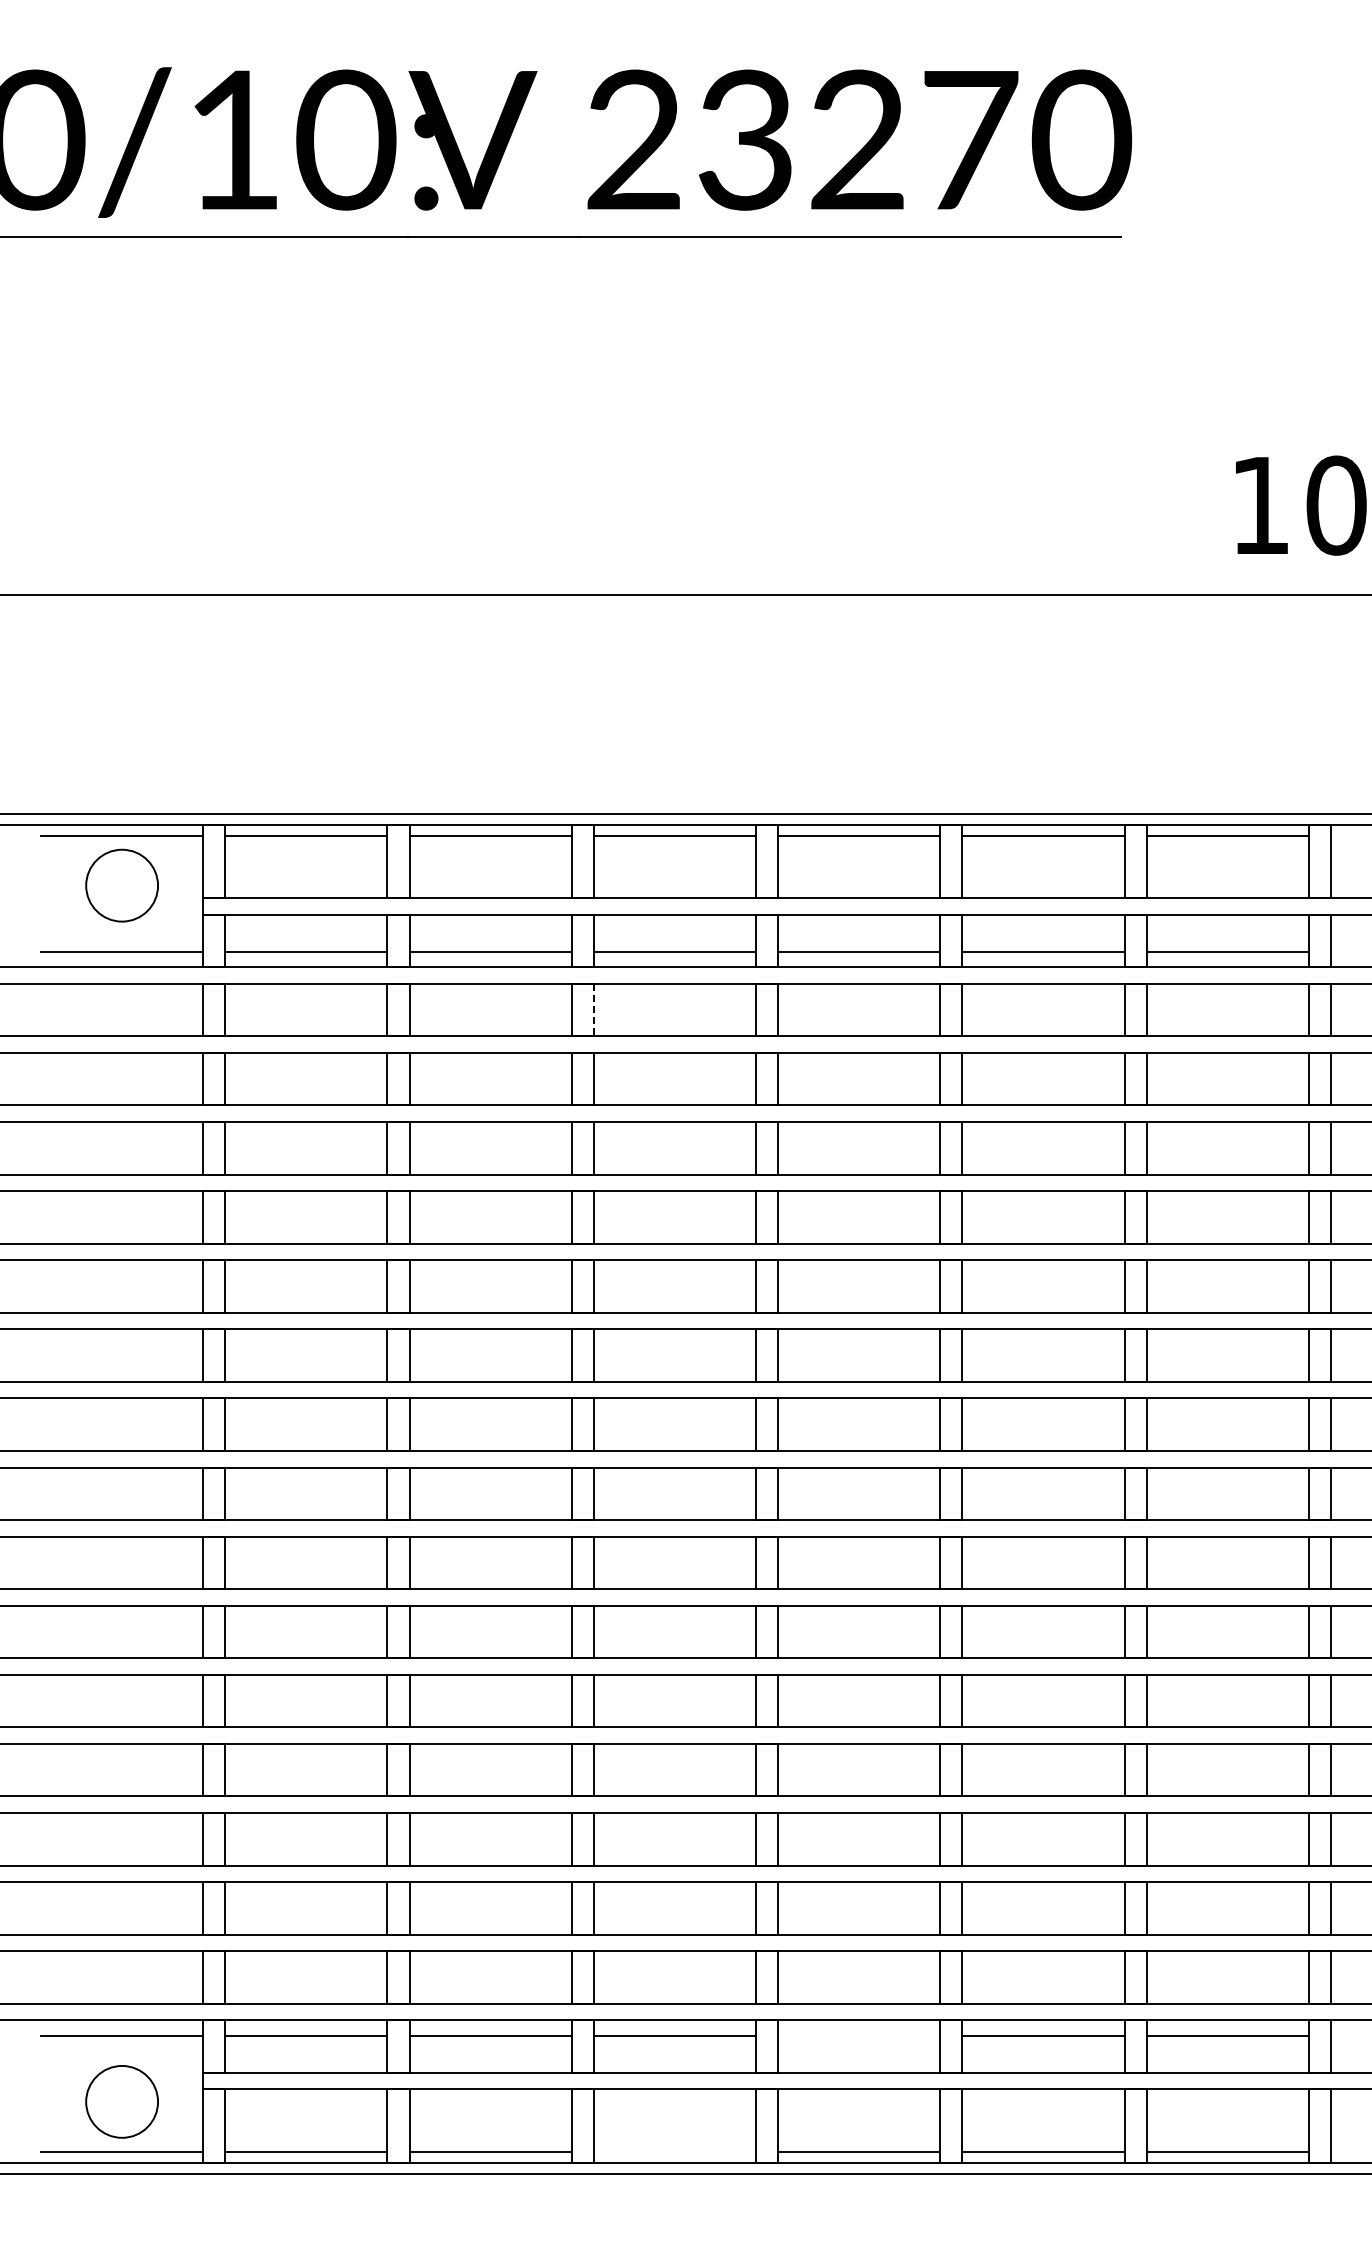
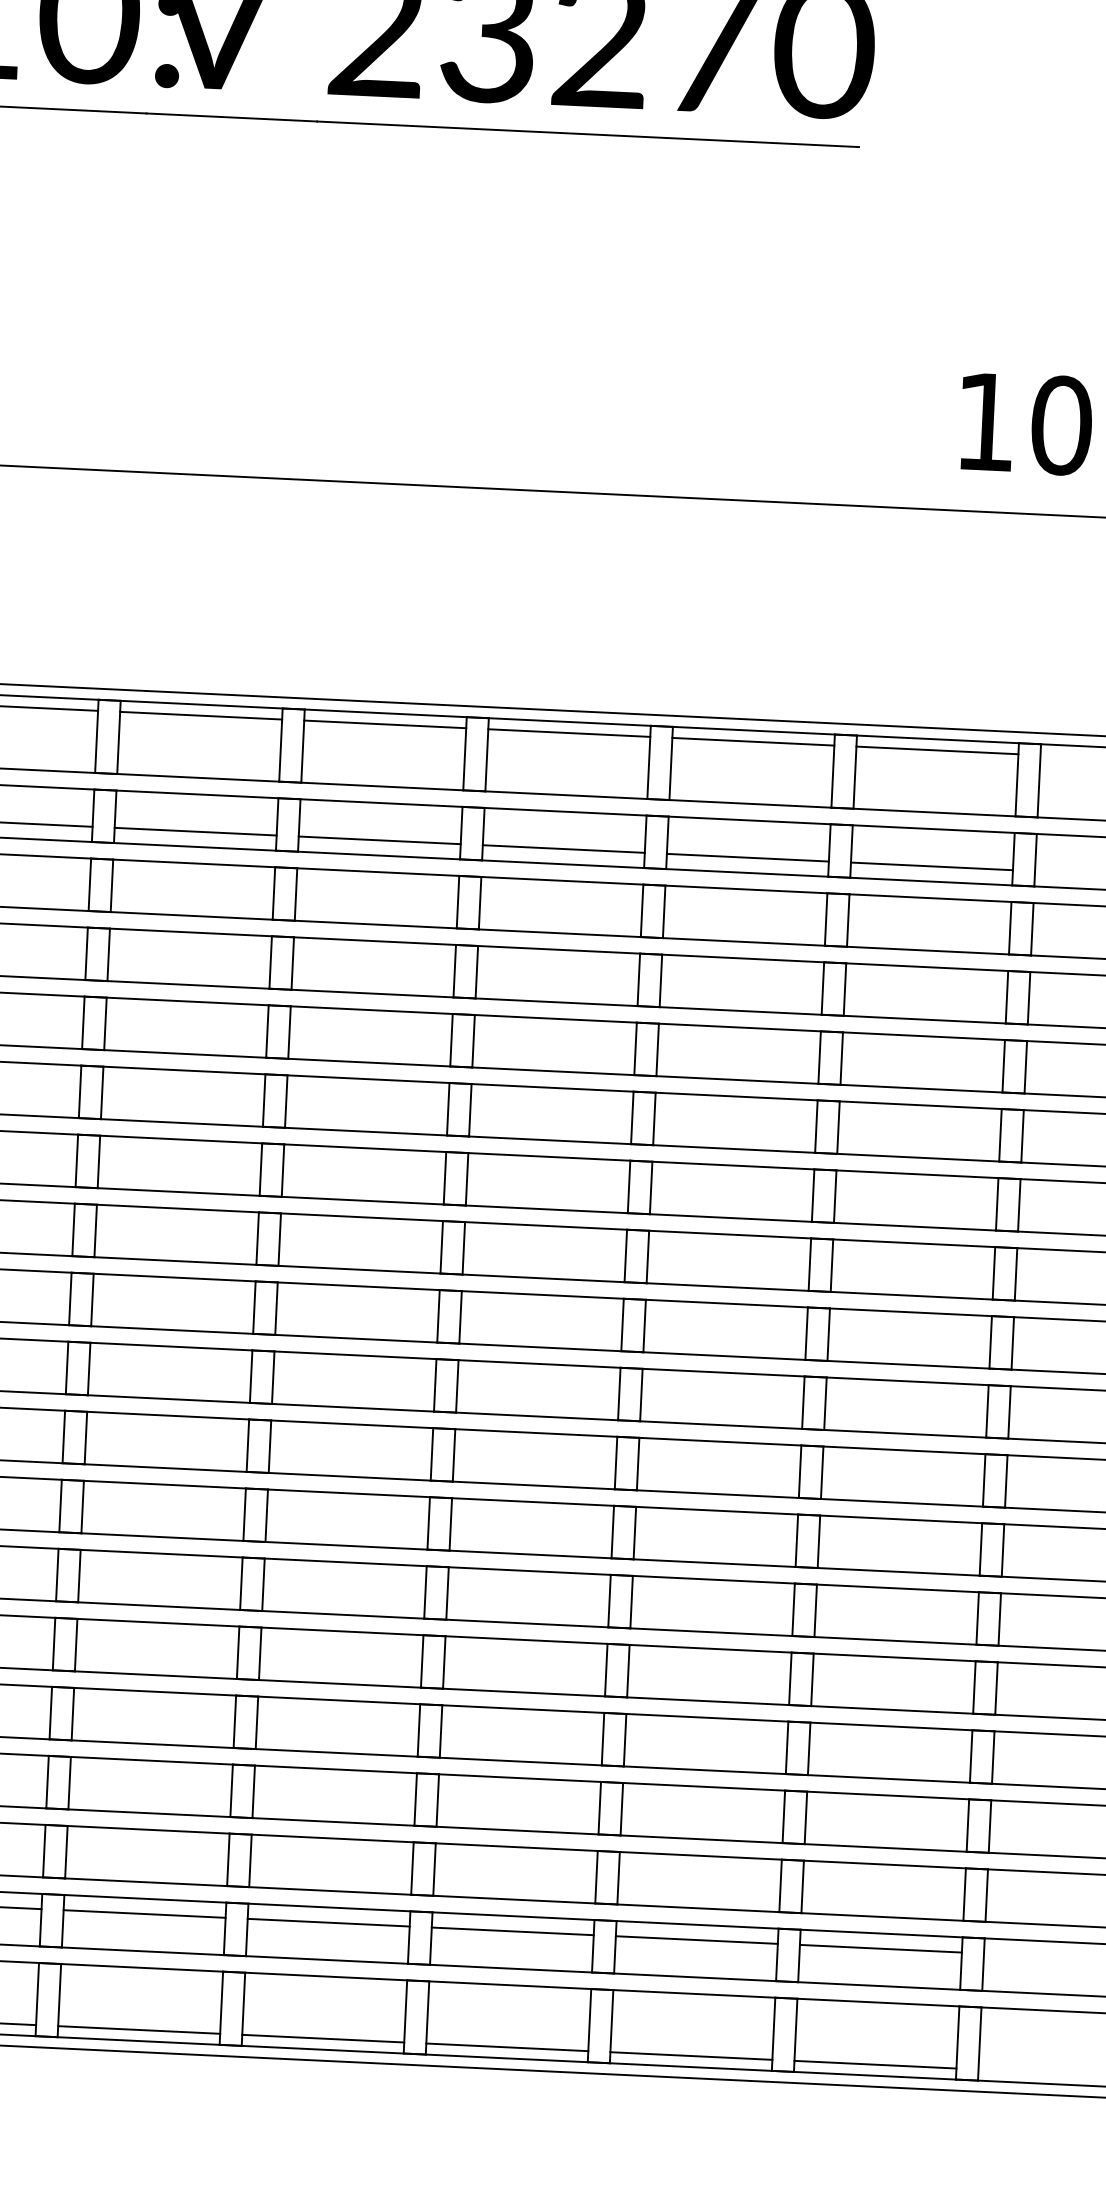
line: (593, 1010) -> (295, 894), dashed -> solid
line: (859, 2035) -> (513, 1931), added
line: (674, 2151) -> (322, 2038), added

